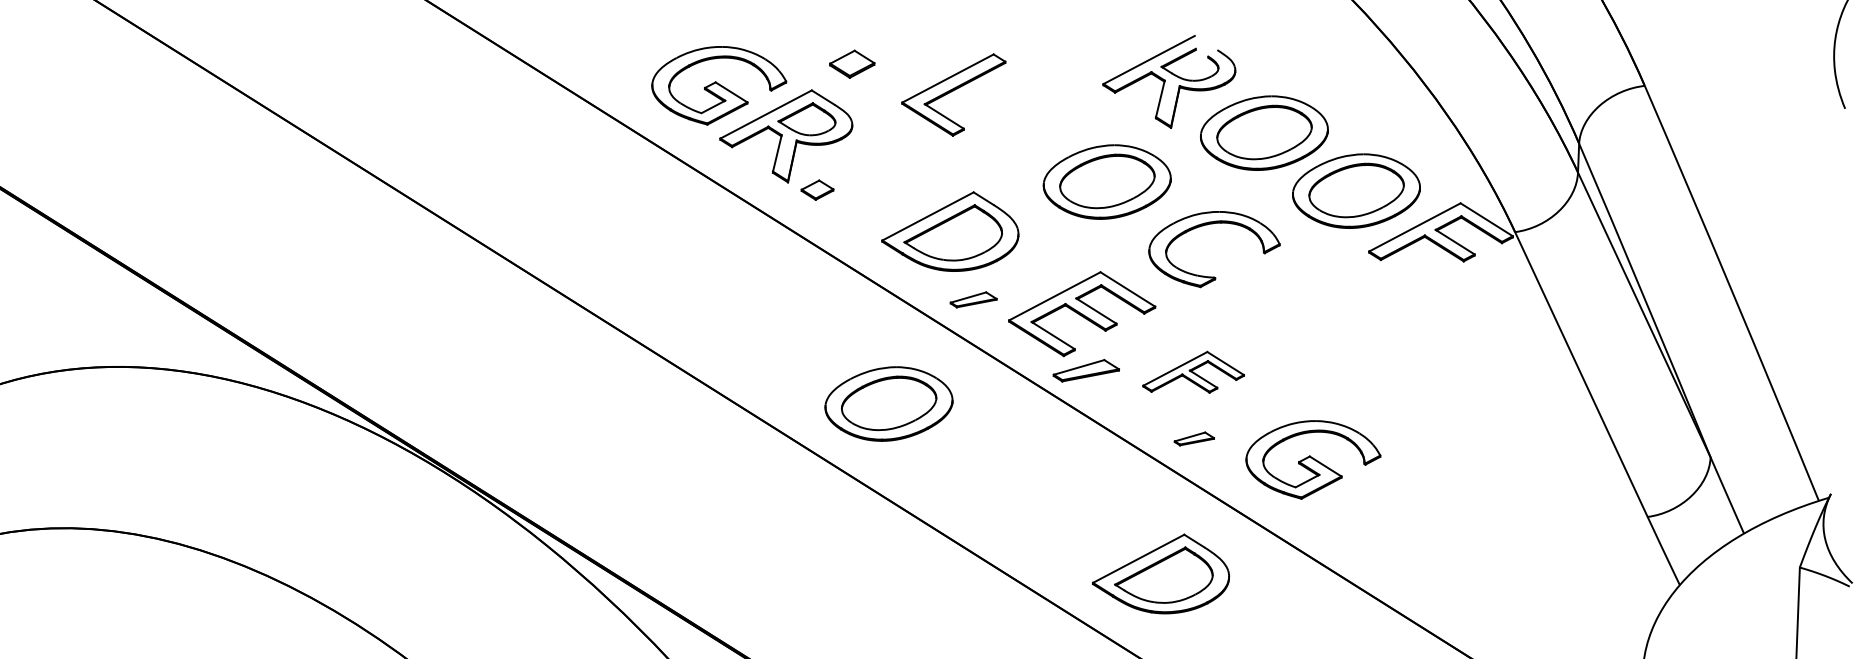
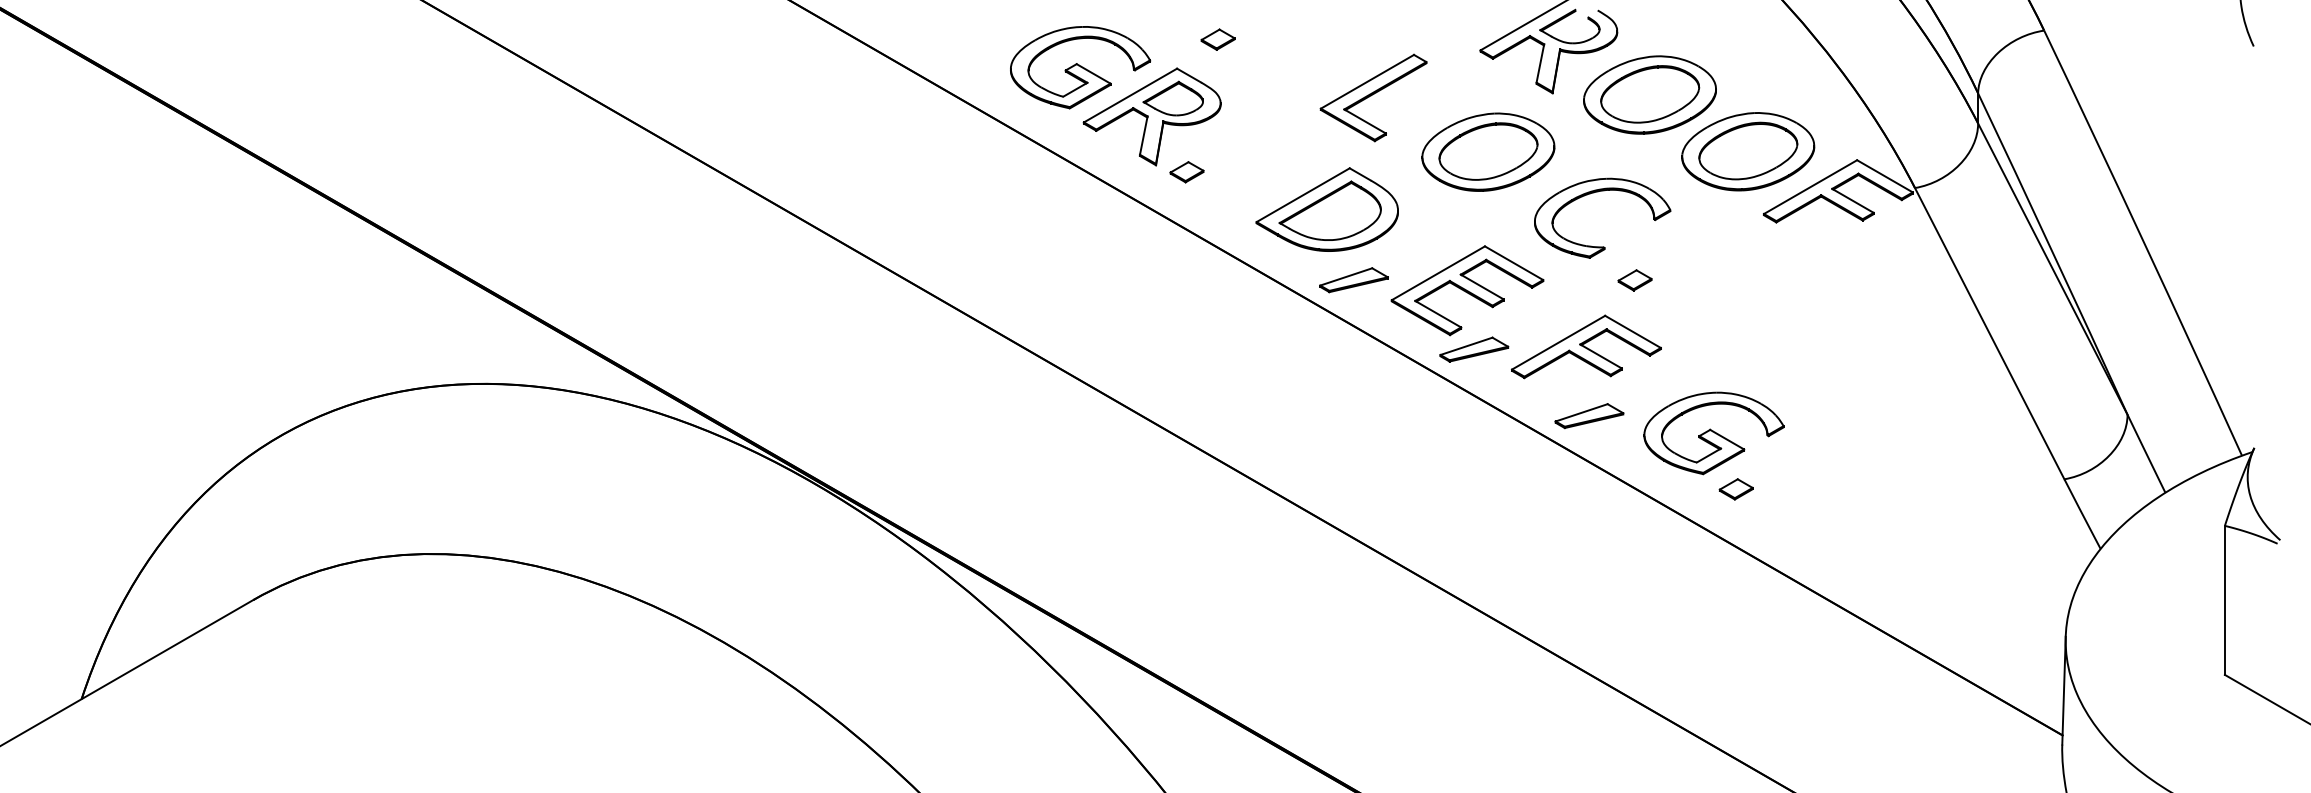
part: (851, 63) -> (1217, 39), size x0.71
part: (953, 93) -> (1373, 97), moved
part: (973, 300) -> (1353, 280), size x1.43
part: (1242, 310) -> (1634, 280), added
part: (1193, 371) -> (1585, 346), size x1.43
part: (888, 403) -> (1269, 391), removed
part: (1194, 439) -> (1589, 416), size x1.67
part: (1331, 514) -> (1735, 489), added
part: (1160, 573) -> (1559, 557), removed

